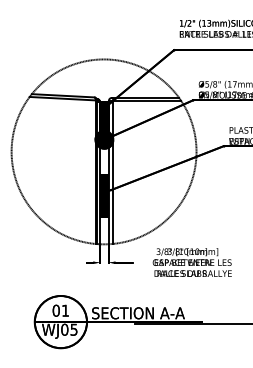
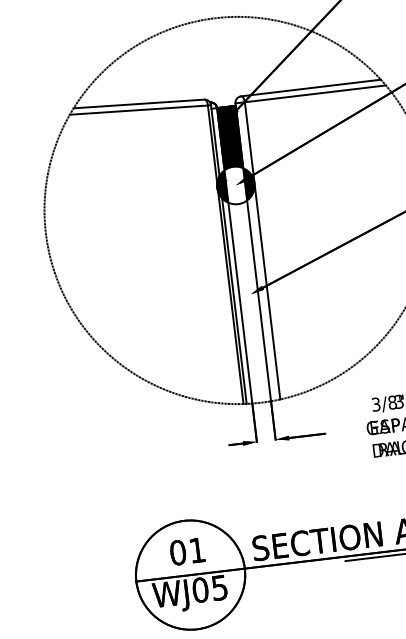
hatch: (101, 139) -> (229, 185), removed
fill: (103, 195) -> (247, 301), removed

